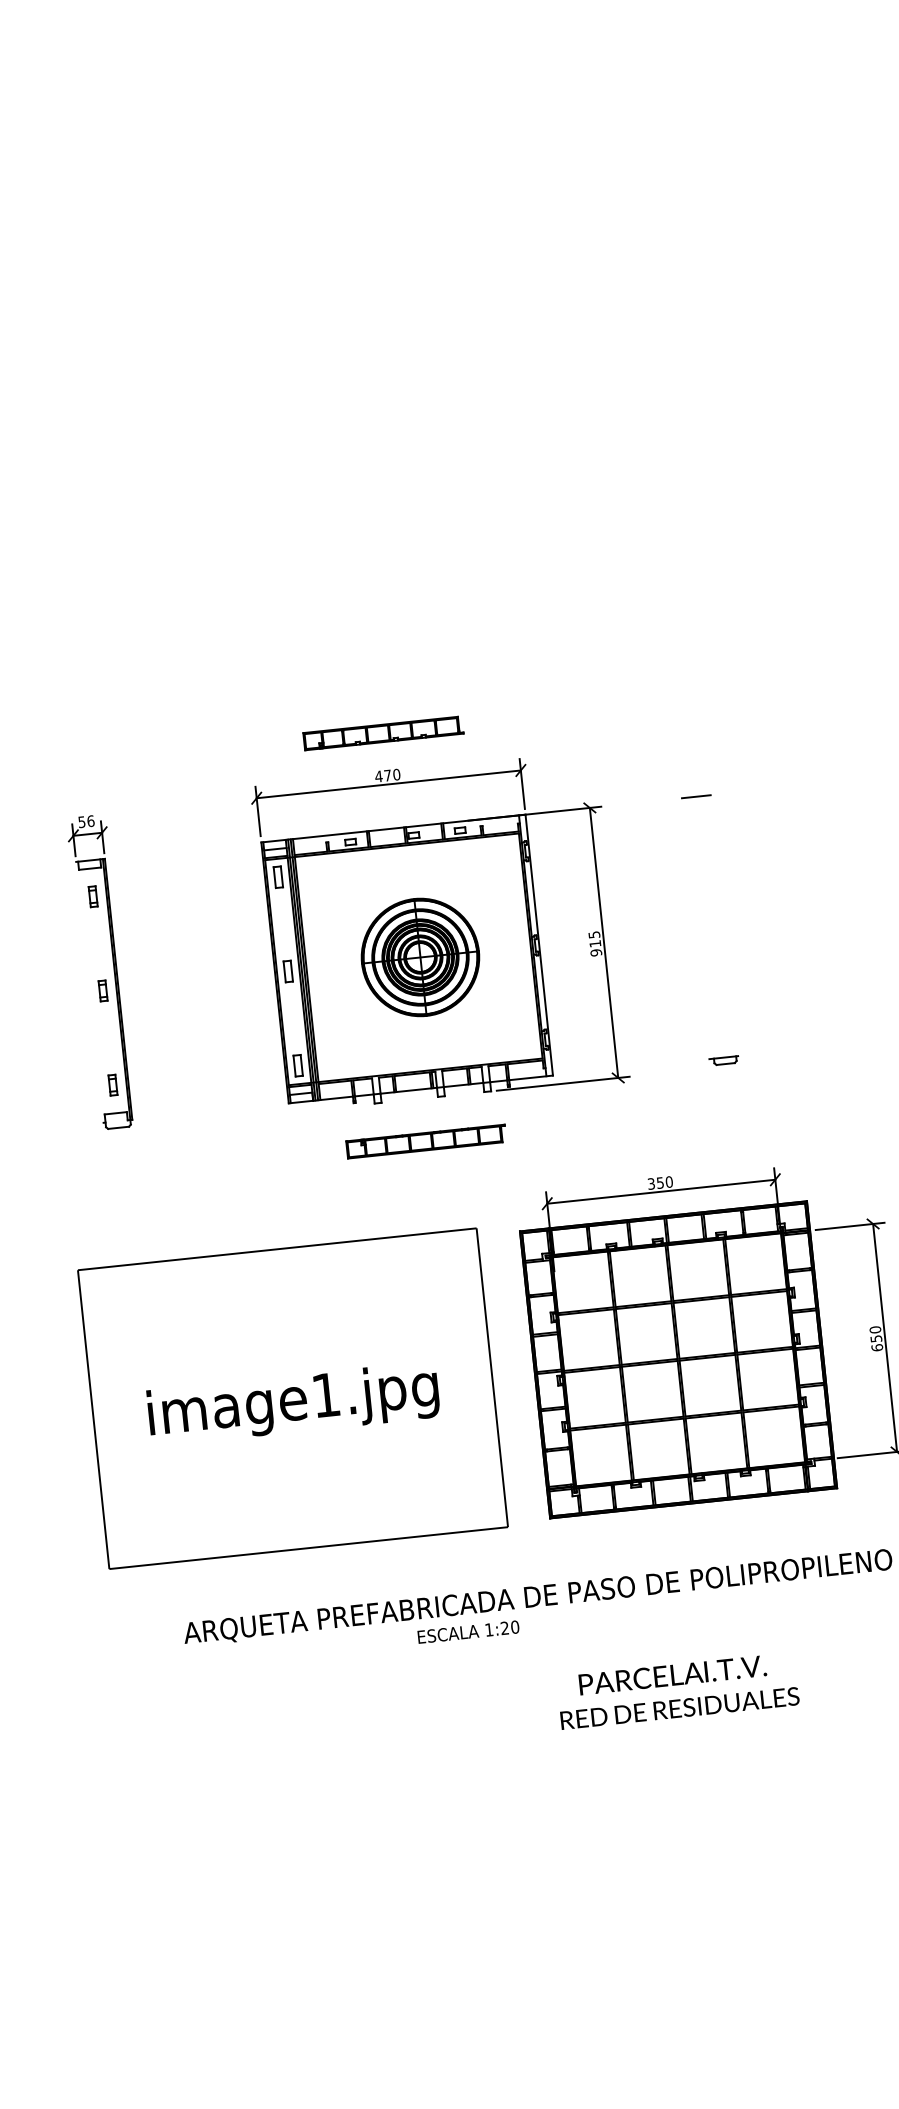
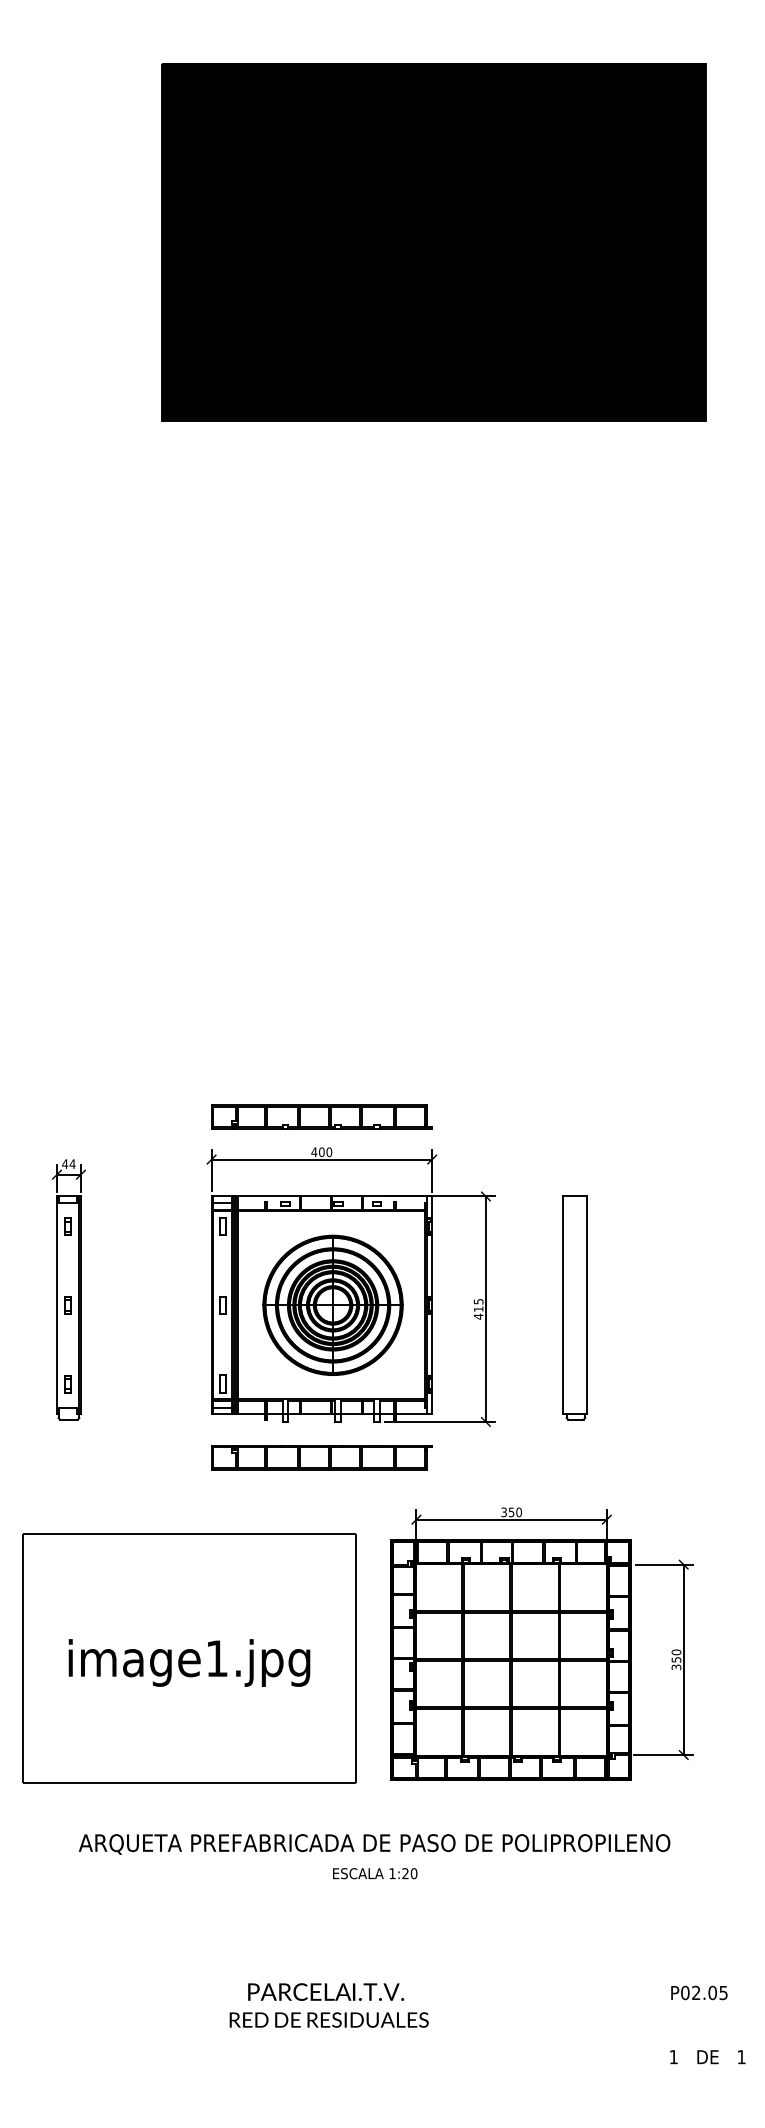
part: (382, 732) -> (321, 1116), size x1.67
text: (387, 775) -> (321, 1152), 470 -> 400
text: (85, 820) -> (68, 1163), 56 -> 44
line: (724, 925) -> (586, 1305), added
line: (695, 928) -> (562, 1305), added
text: (596, 952) -> (478, 1316), 915 -> 415
part: (419, 956) -> (332, 1304), size x1.43
line: (89, 992) -> (56, 1305), added
part: (425, 1141) -> (321, 1457), size x1.67
text: (877, 1348) -> (676, 1667), 650 -> 350
text: (468, 1631) -> (375, 1873), moved
text: (677, 1691) -> (328, 2005), moved

